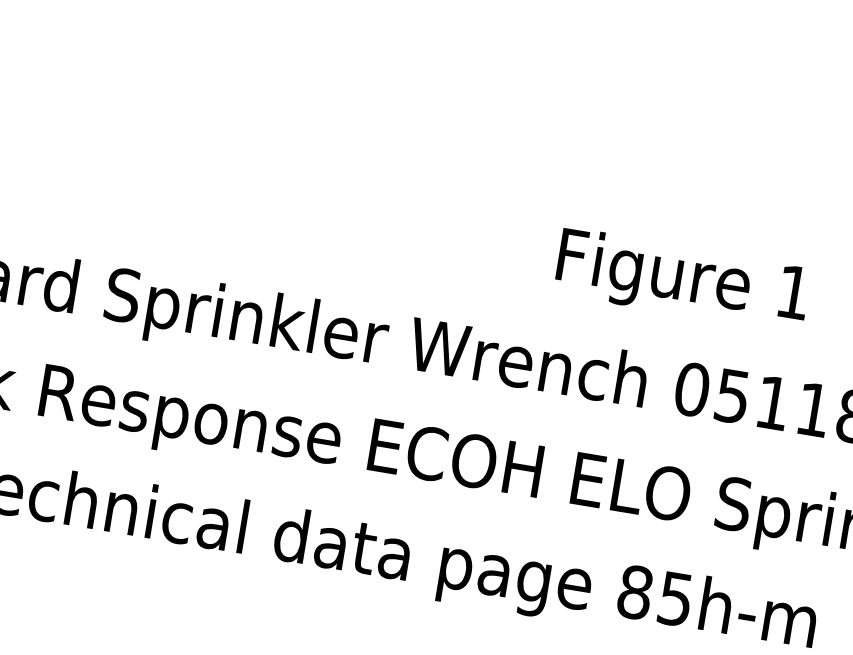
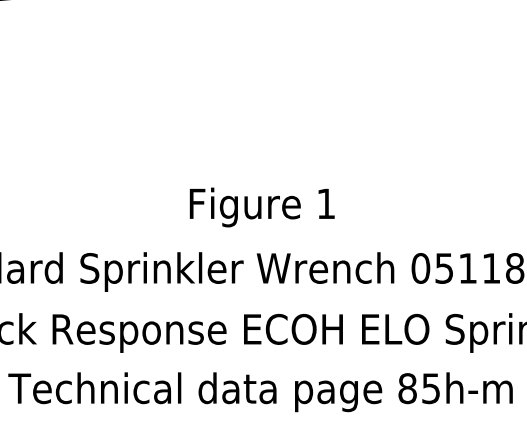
text: (681, 280) -> (261, 207), moved

